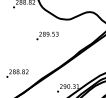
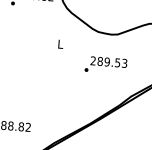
text: (47, 35) -> (106, 64), moved

